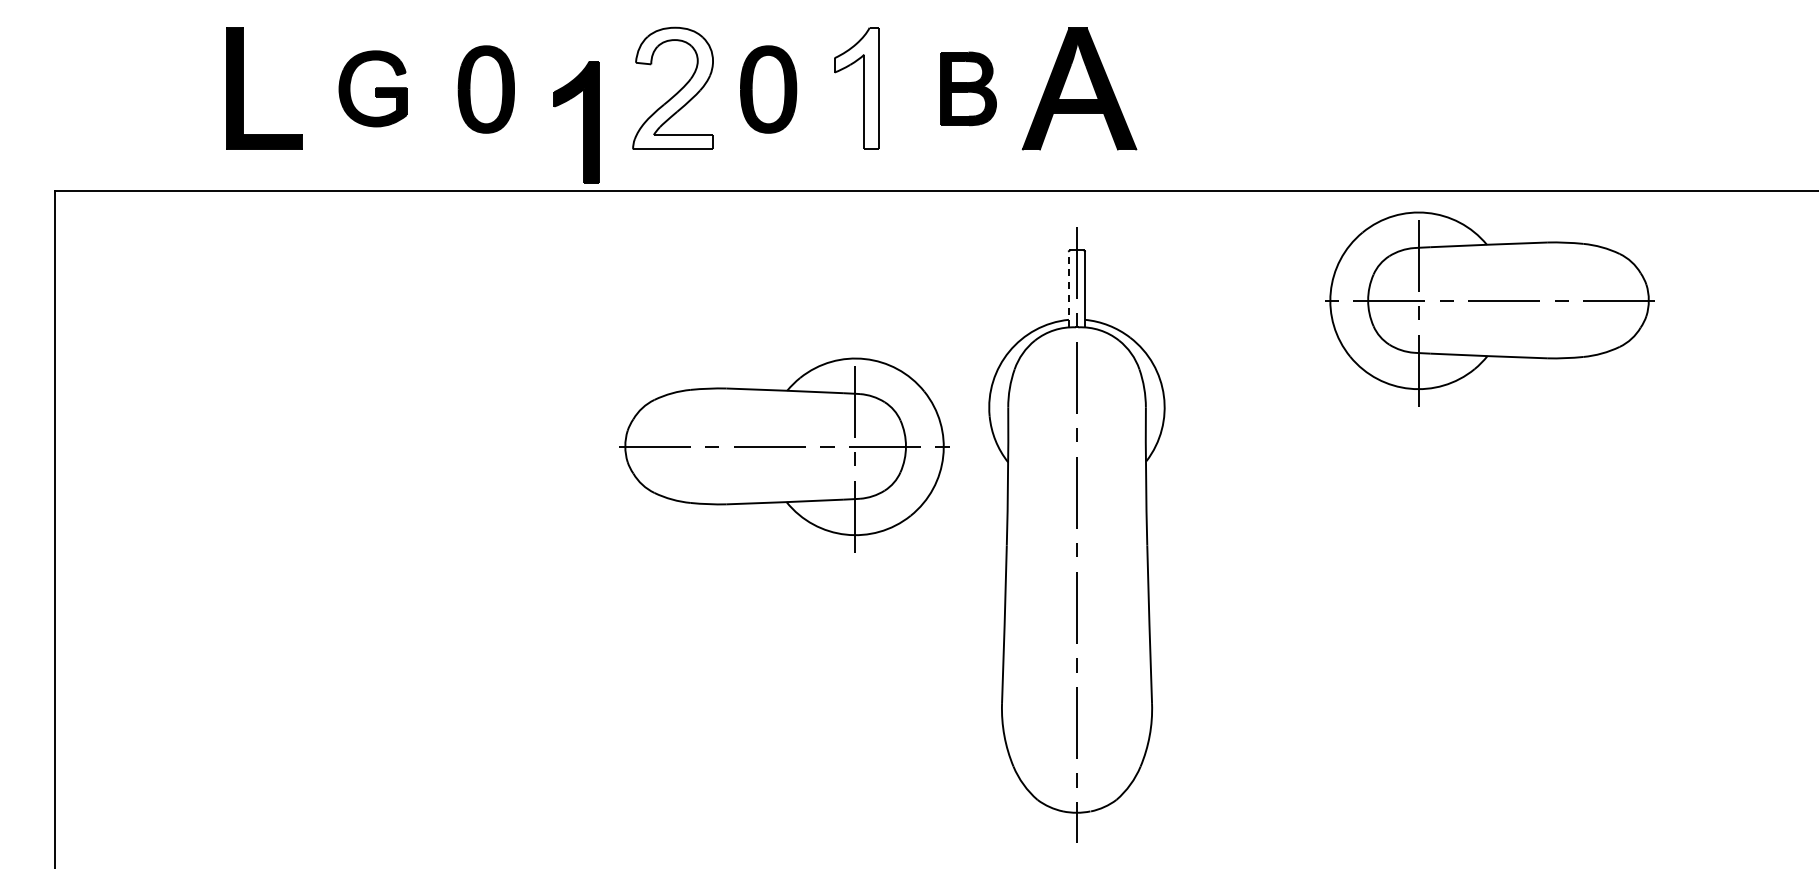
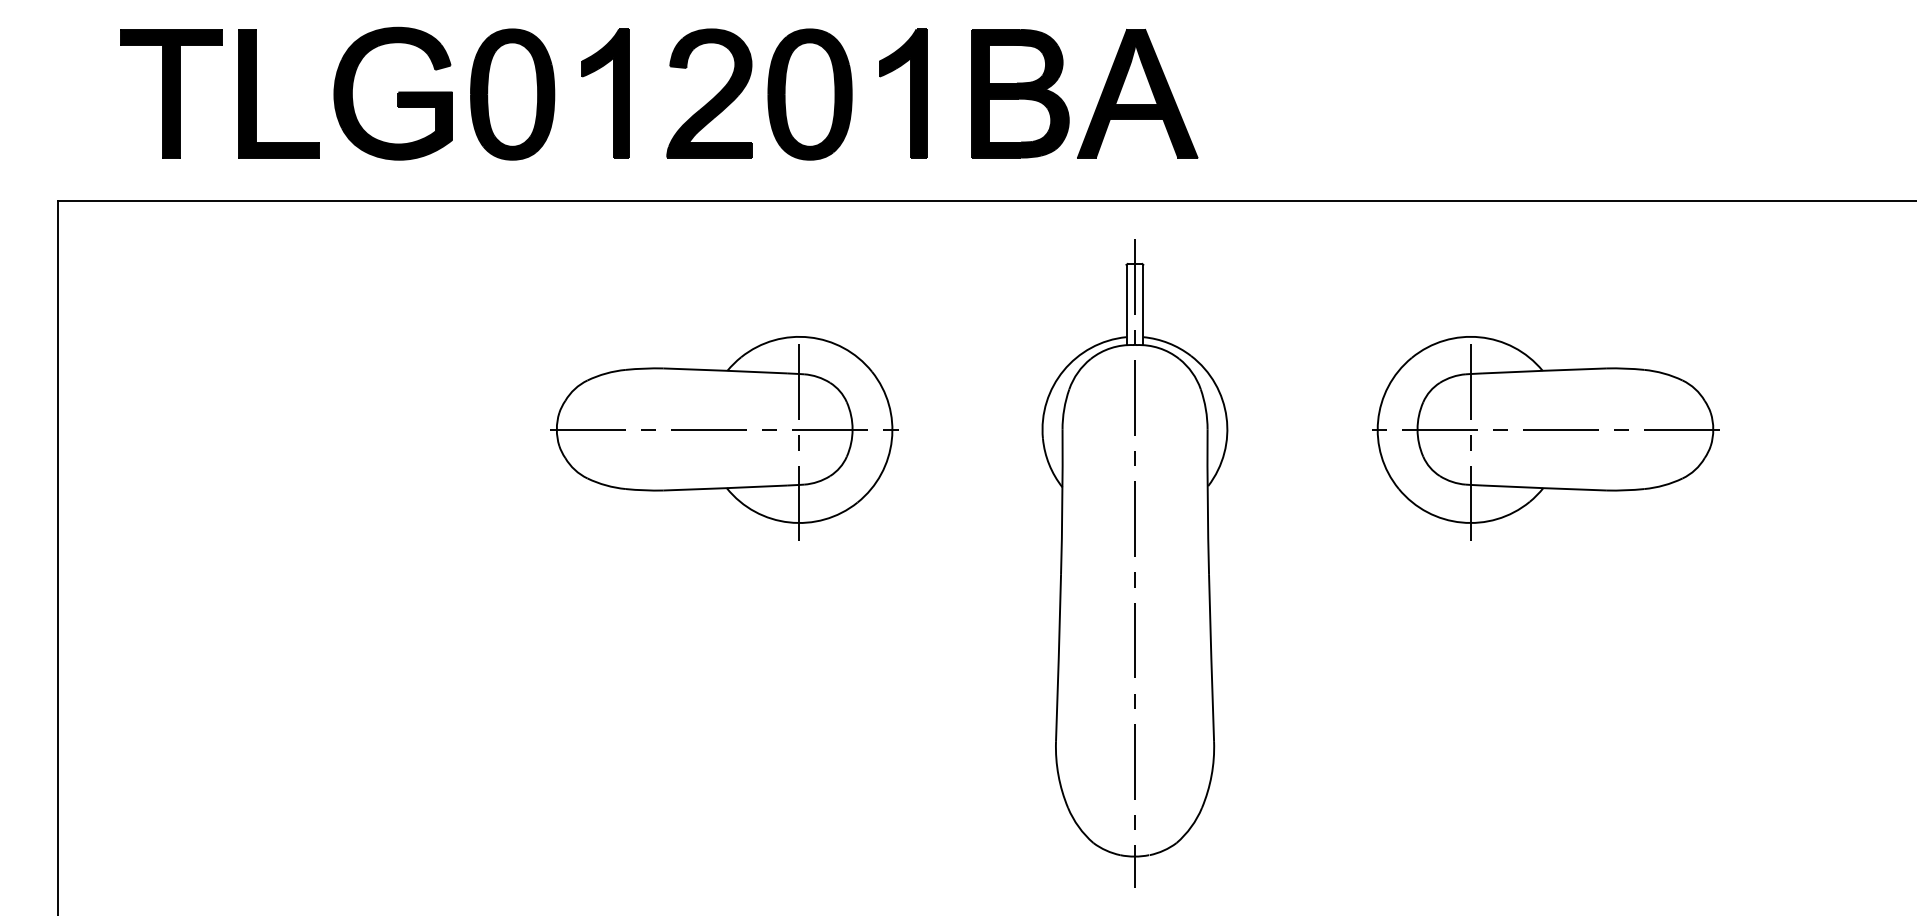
part: (162, 88) -> (171, 93), added
part: (372, 88) -> (392, 93), size x1.67
fill: (673, 88) -> (709, 93), added
fill: (856, 88) -> (902, 93), added
part: (968, 88) -> (1020, 93), size x1.67
part: (486, 89) -> (512, 94), size x1.43
part: (768, 89) -> (809, 94), size x1.43
part: (583, 122) -> (612, 93), moved
line: (1068, 288) -> (1126, 304), dashed -> solid
part: (1489, 308) -> (1545, 437), moved
part: (784, 454) -> (724, 437), moved

